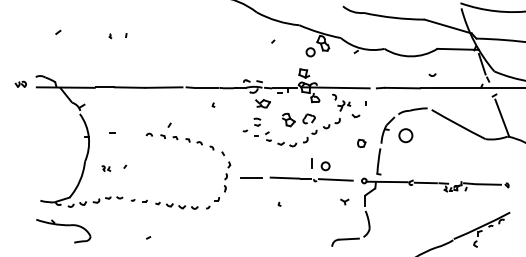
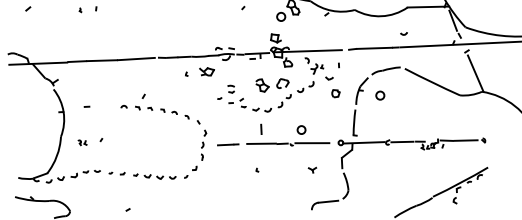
part: (262, 103) -> (206, 71), moved
circle: (405, 135) -> (379, 95), size x0.62
part: (361, 143) -> (335, 93), moved
line: (311, 163) -> (261, 129), moved
part: (344, 201) -> (312, 169), moved

